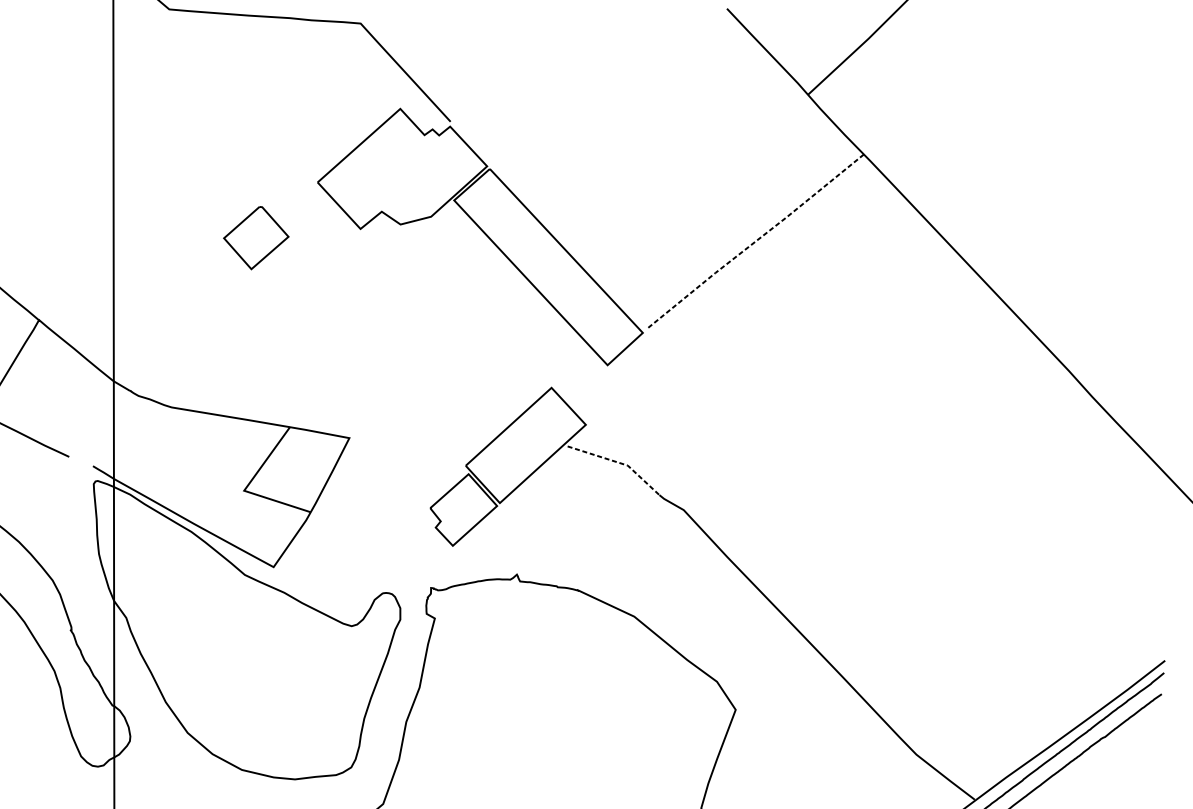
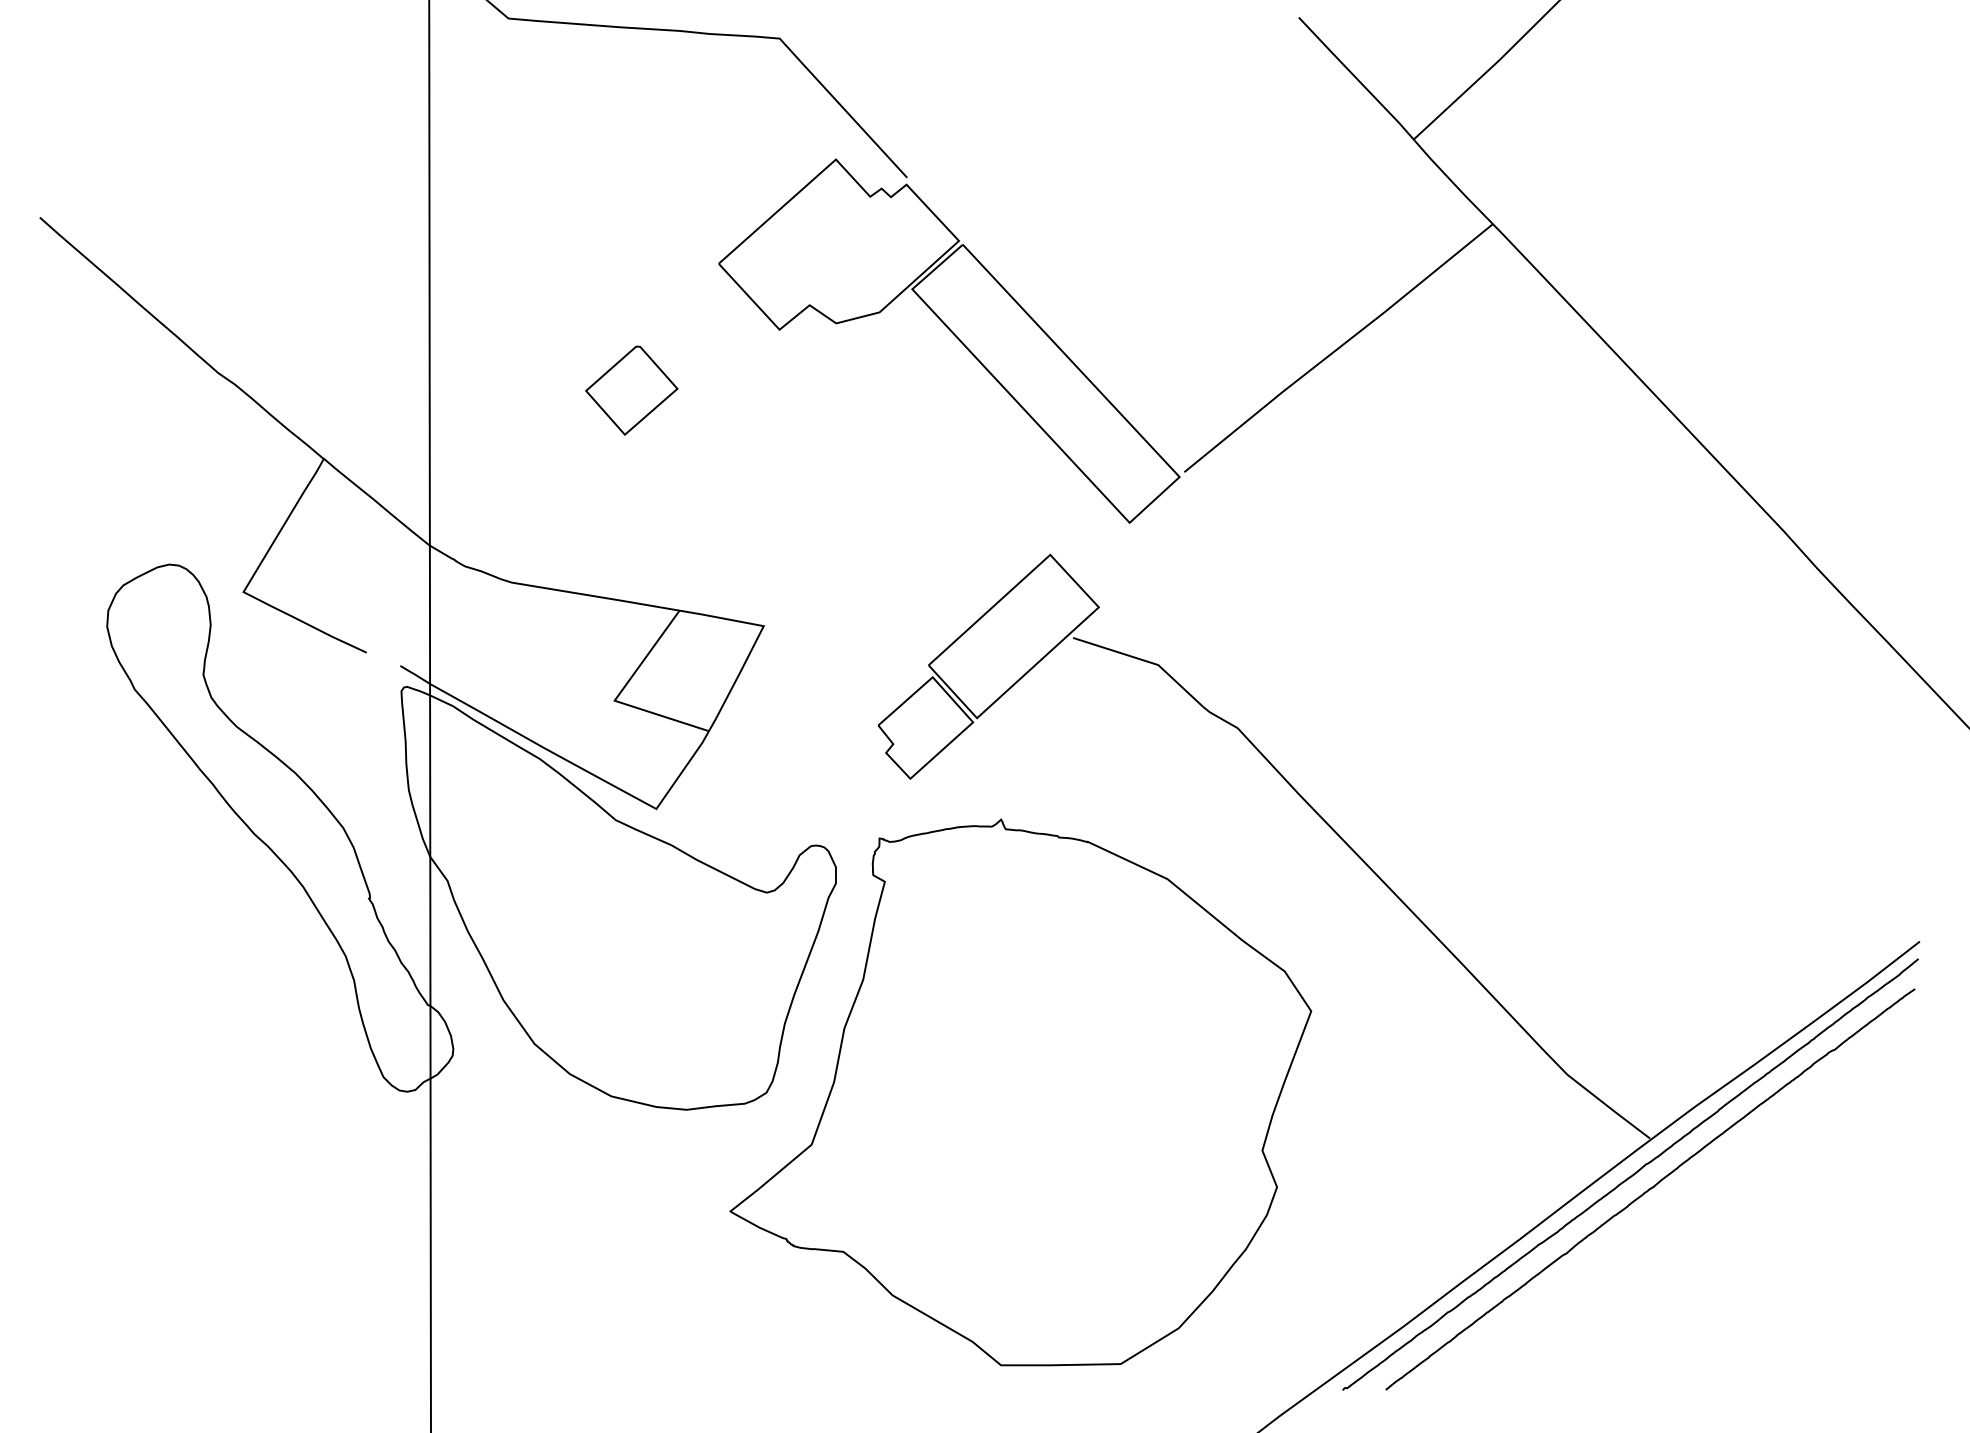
part: (256, 237) -> (631, 390), moved
line: (754, 242) -> (1338, 348), dashed -> solid
line: (619, 463) -> (1146, 661), dashed -> solid

